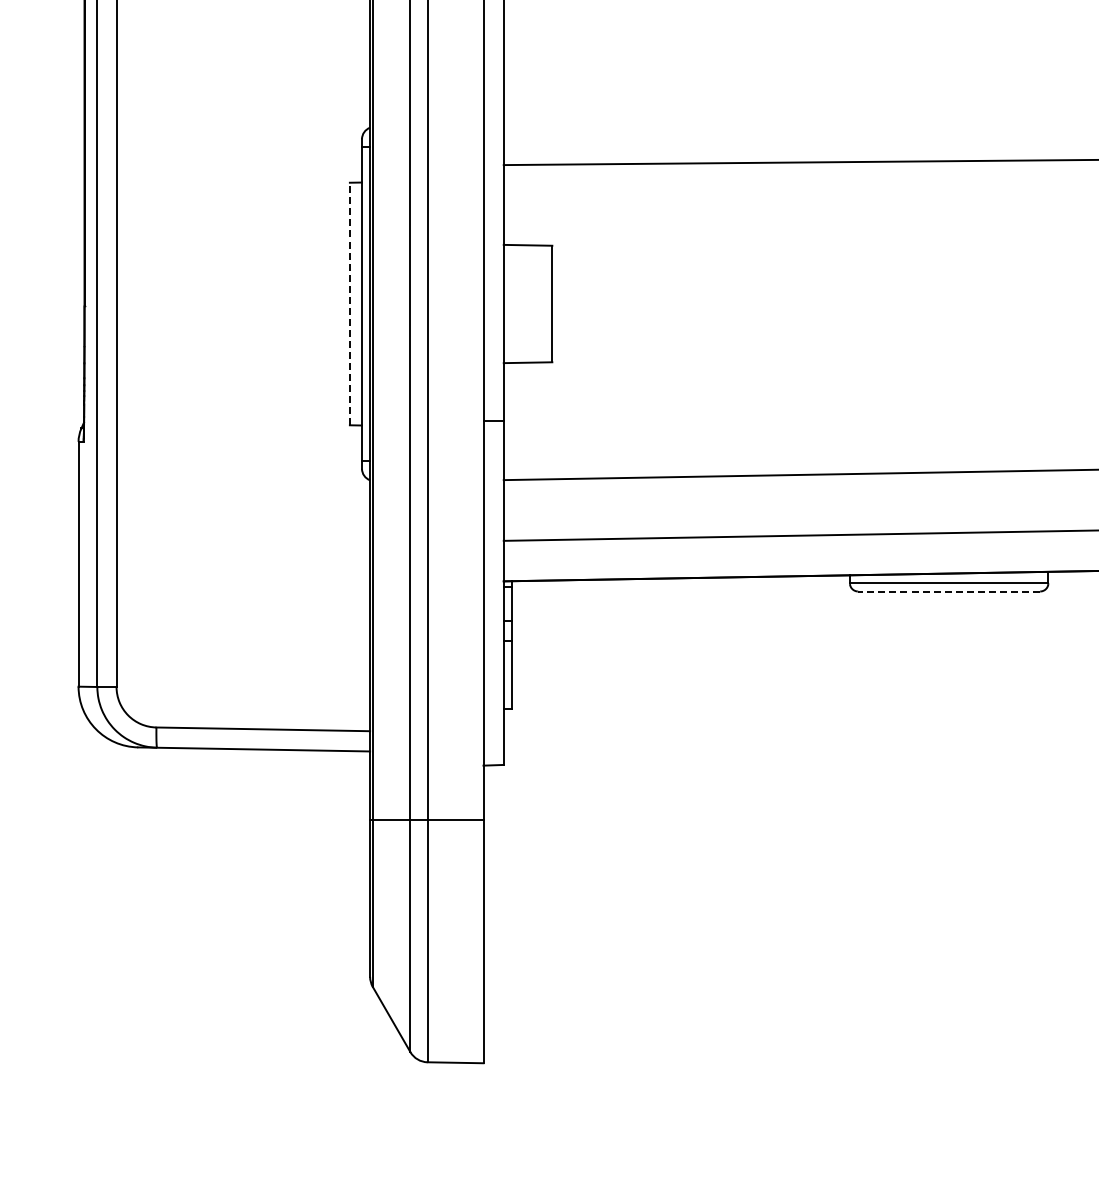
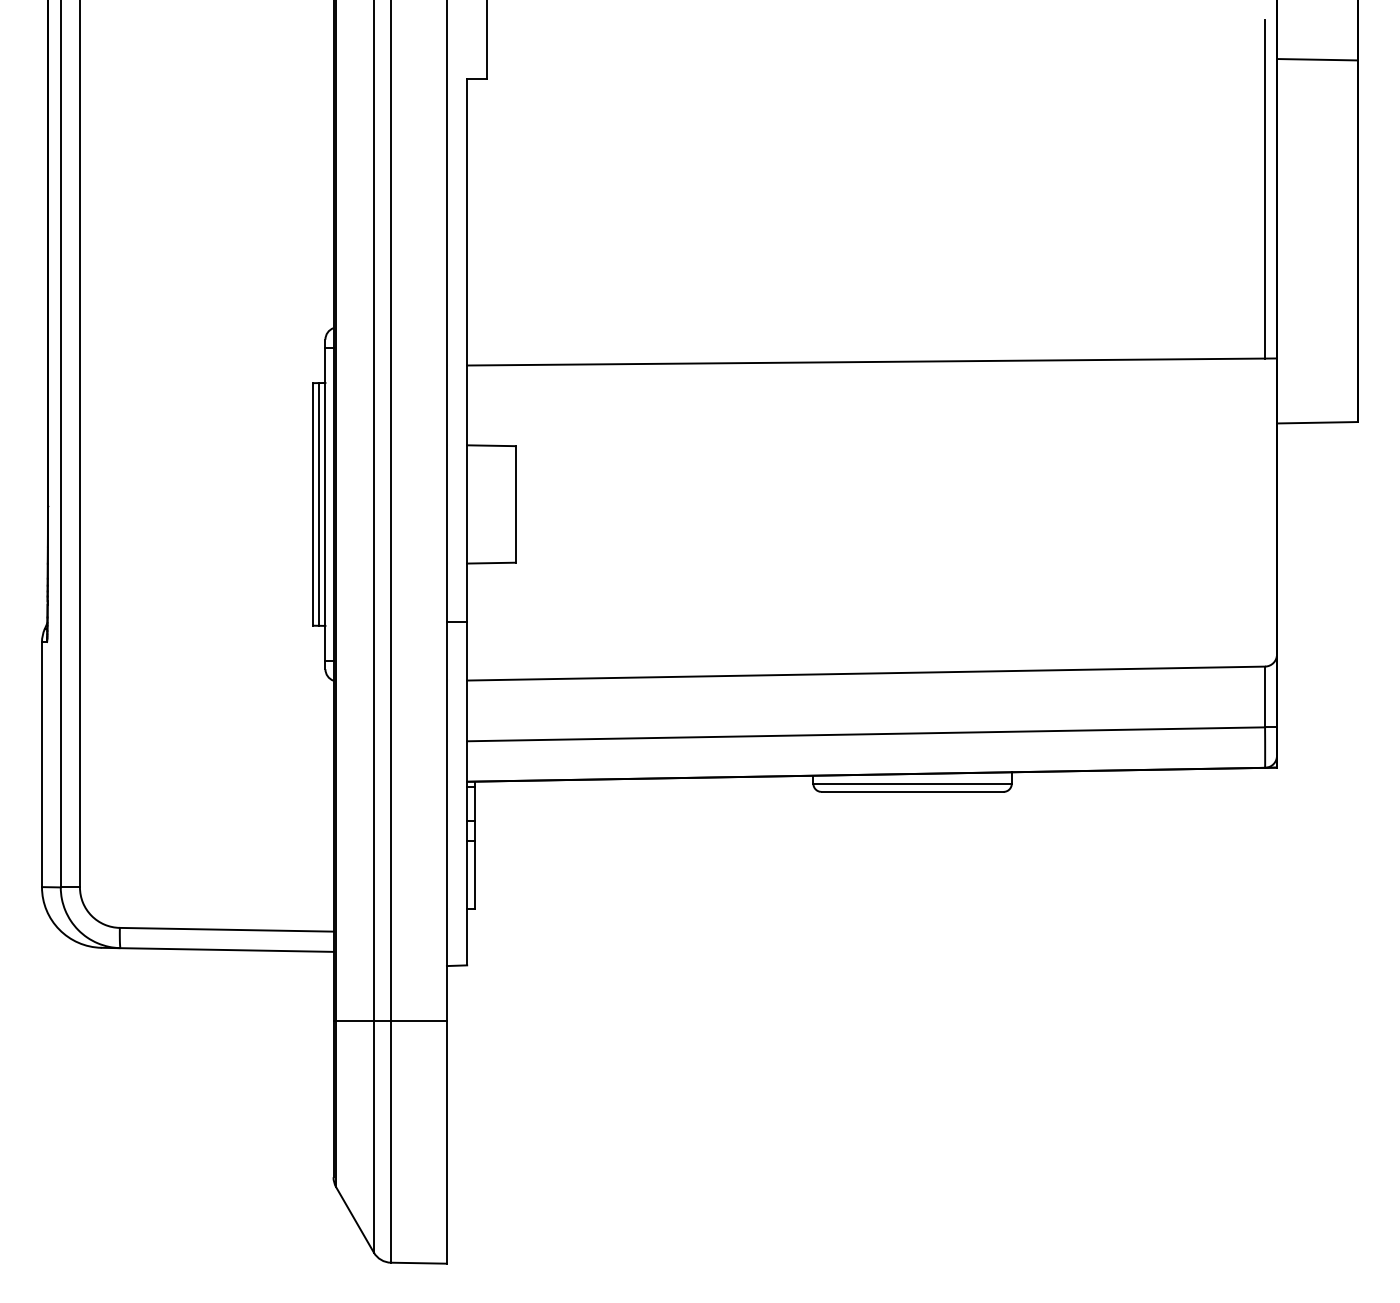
line: (350, 303) -> (313, 503), dashed -> solid
line: (356, 304) -> (319, 504), added
line: (949, 591) -> (912, 791), dashed -> solid

